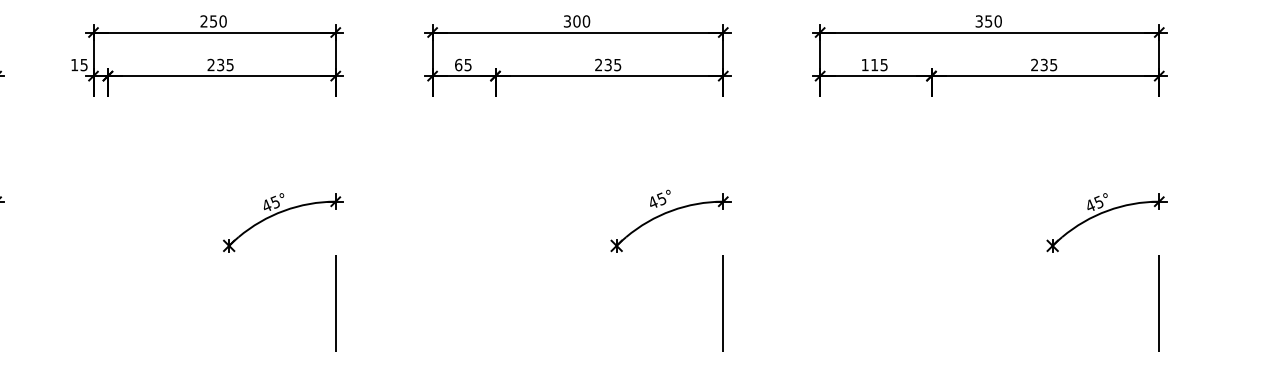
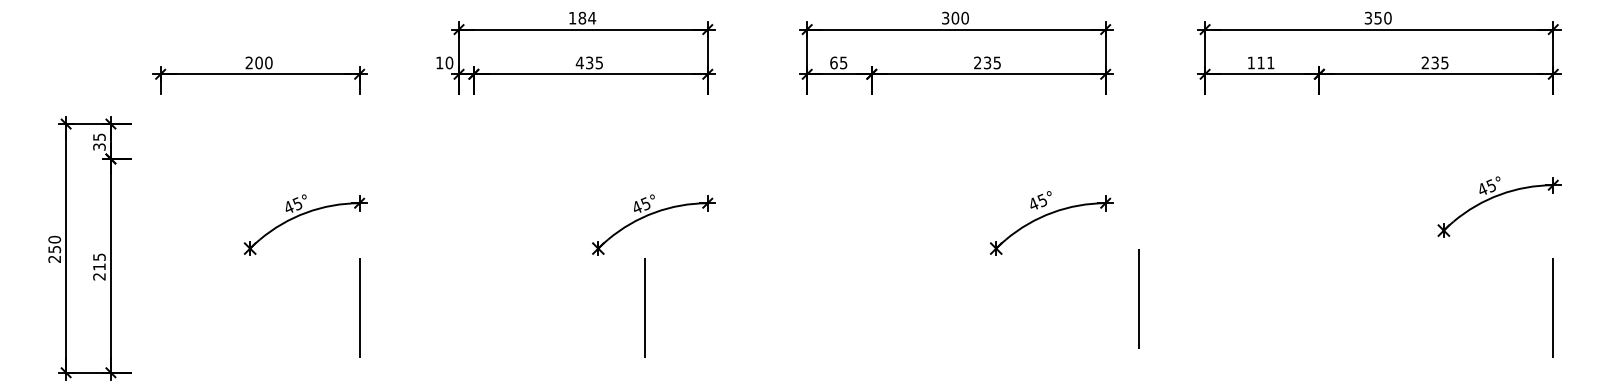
text: (213, 20) -> (582, 17), 250 -> 184
text: (84, 64) -> (449, 62), 15 -> 10
text: (210, 64) -> (579, 62), 235 -> 435
text: (883, 64) -> (1270, 62), 115 -> 111
part: (1103, 213) -> (1496, 197), moved
line: (335, 303) -> (644, 307), moved
line: (723, 303) -> (1138, 298), moved

